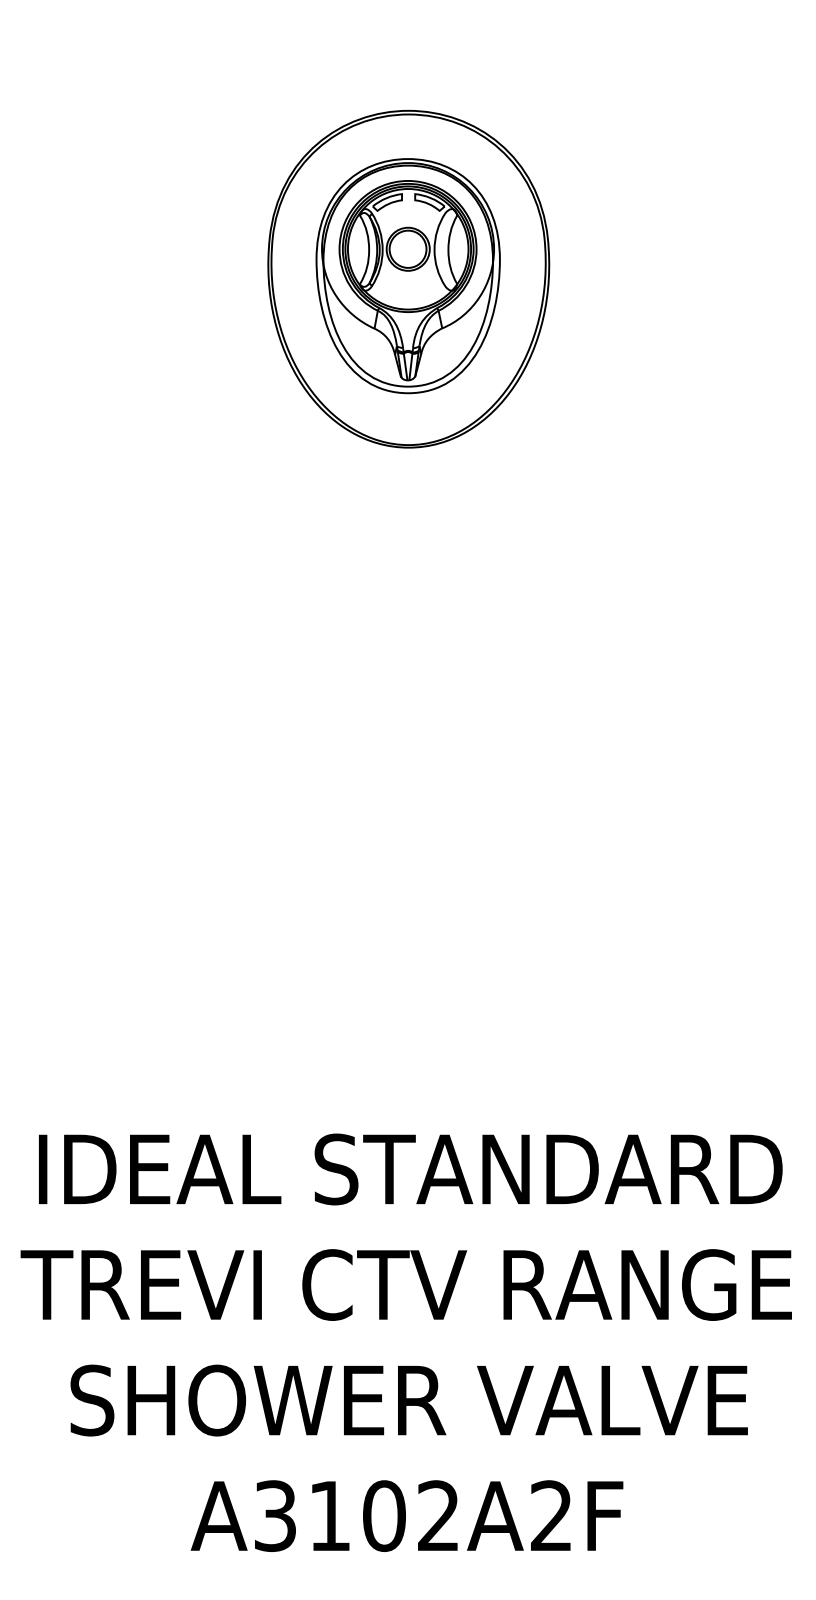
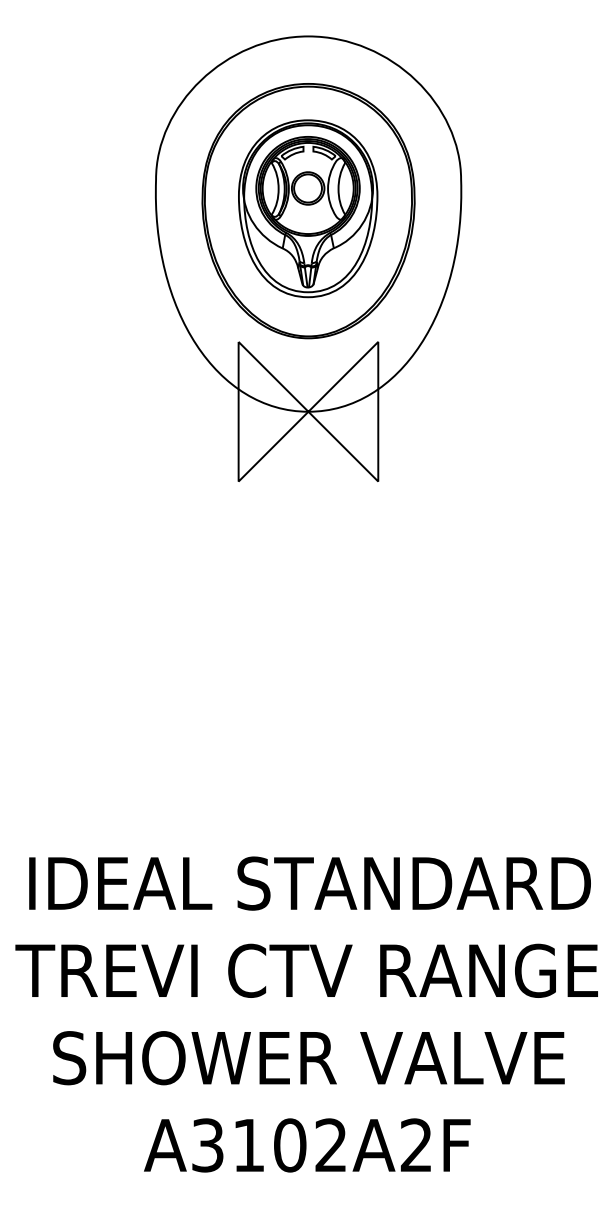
part: (408, 342) -> (308, 258), added

